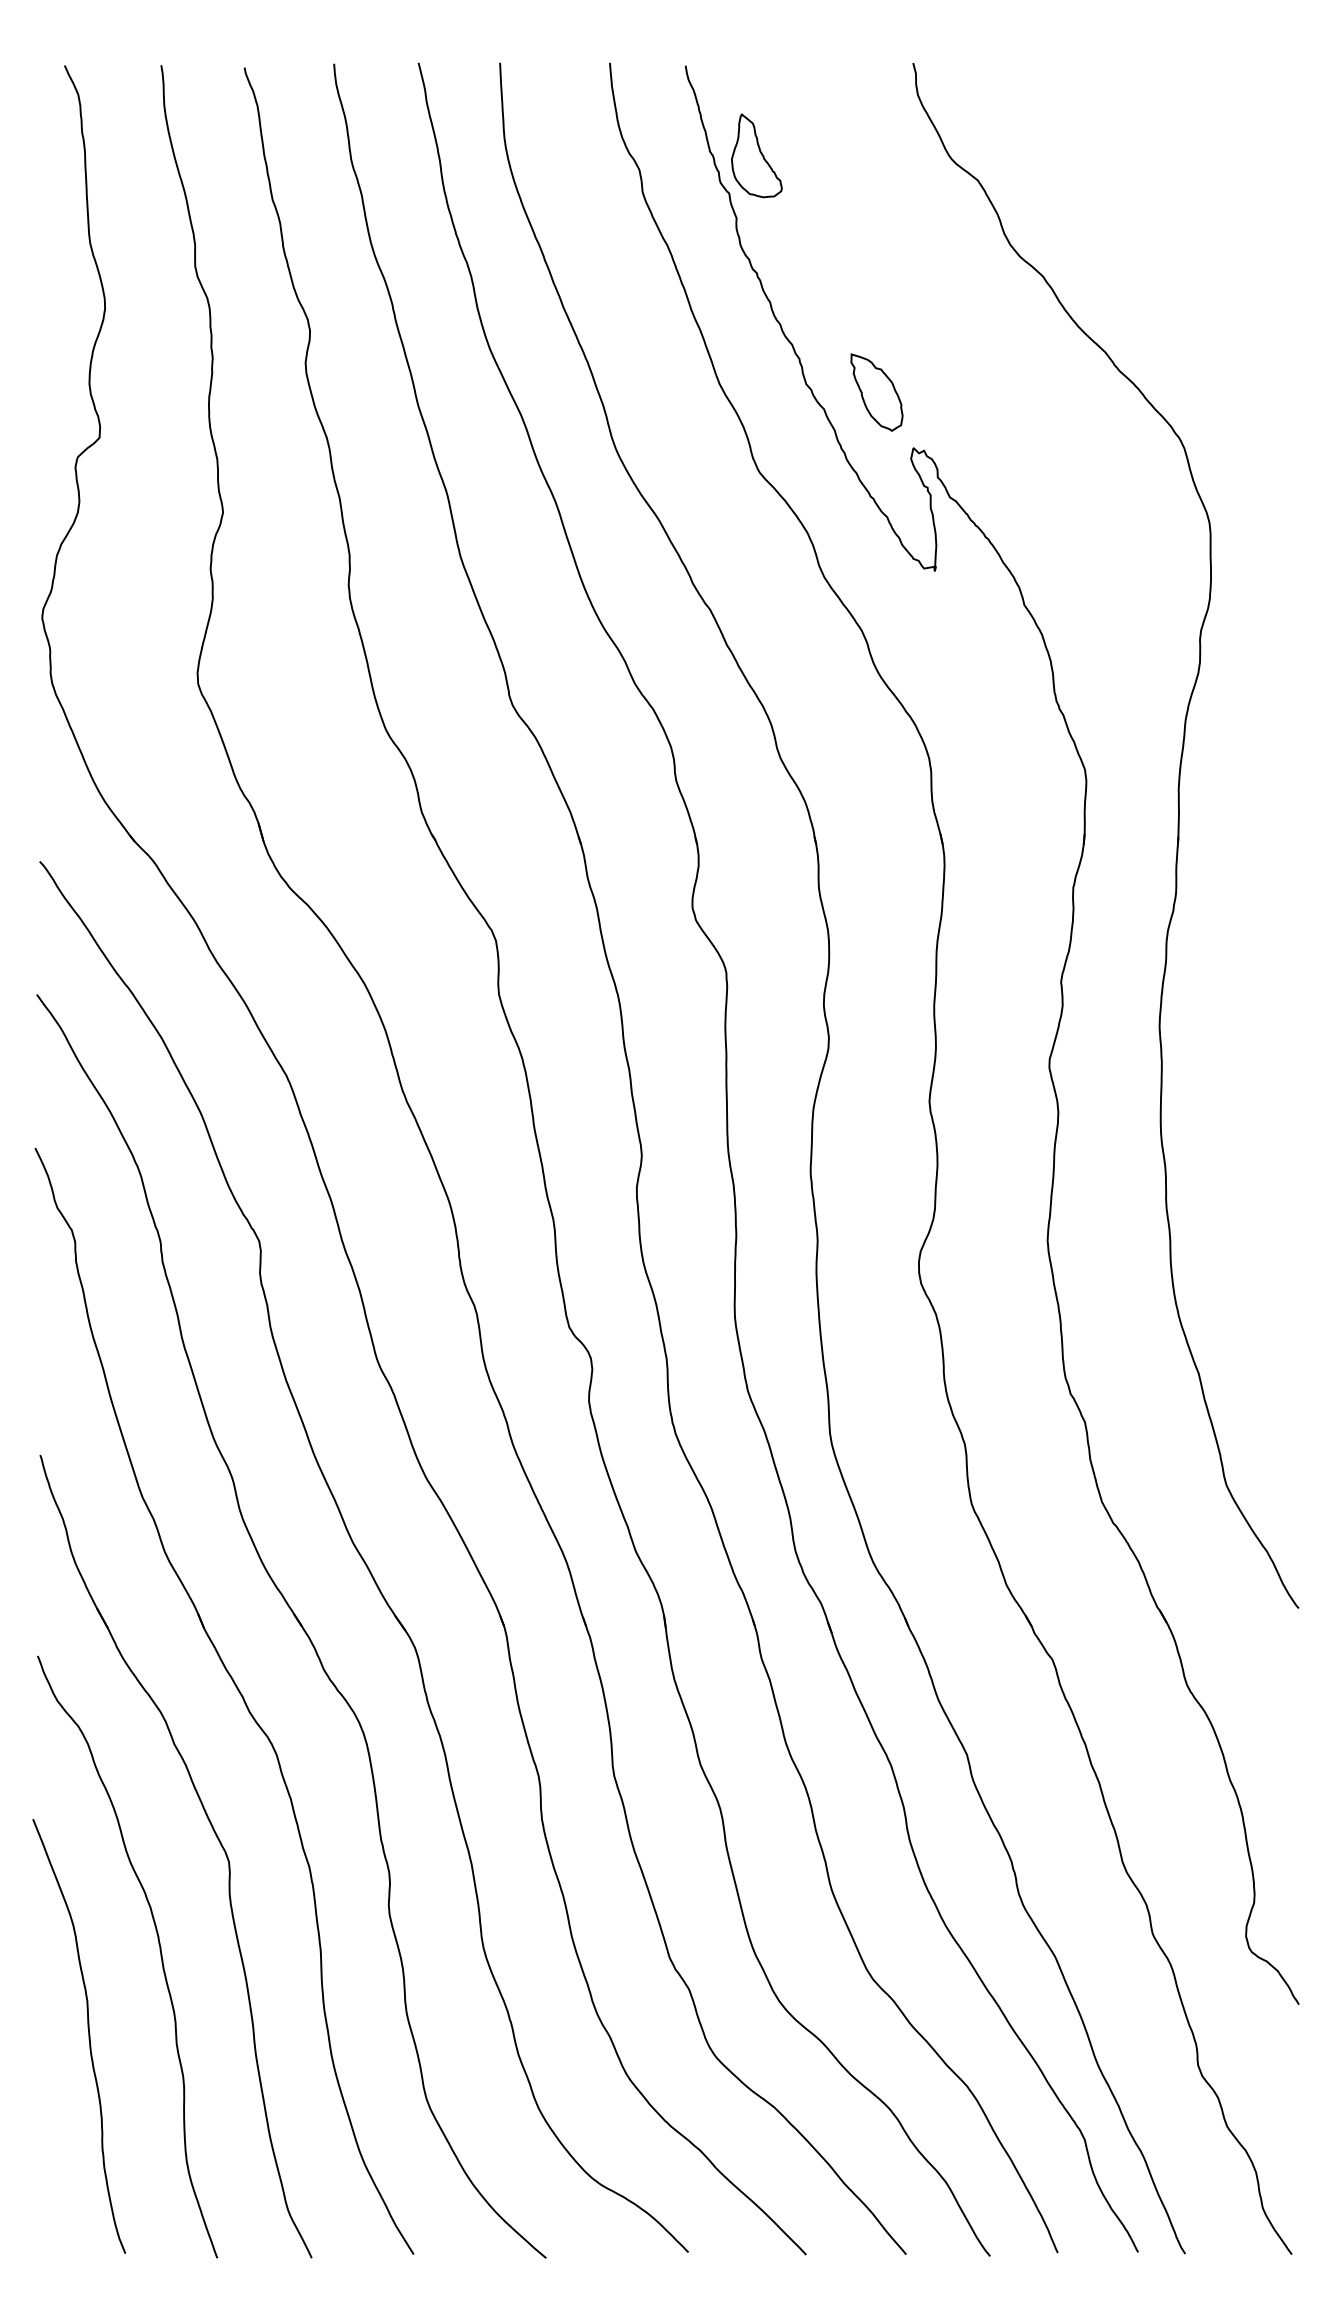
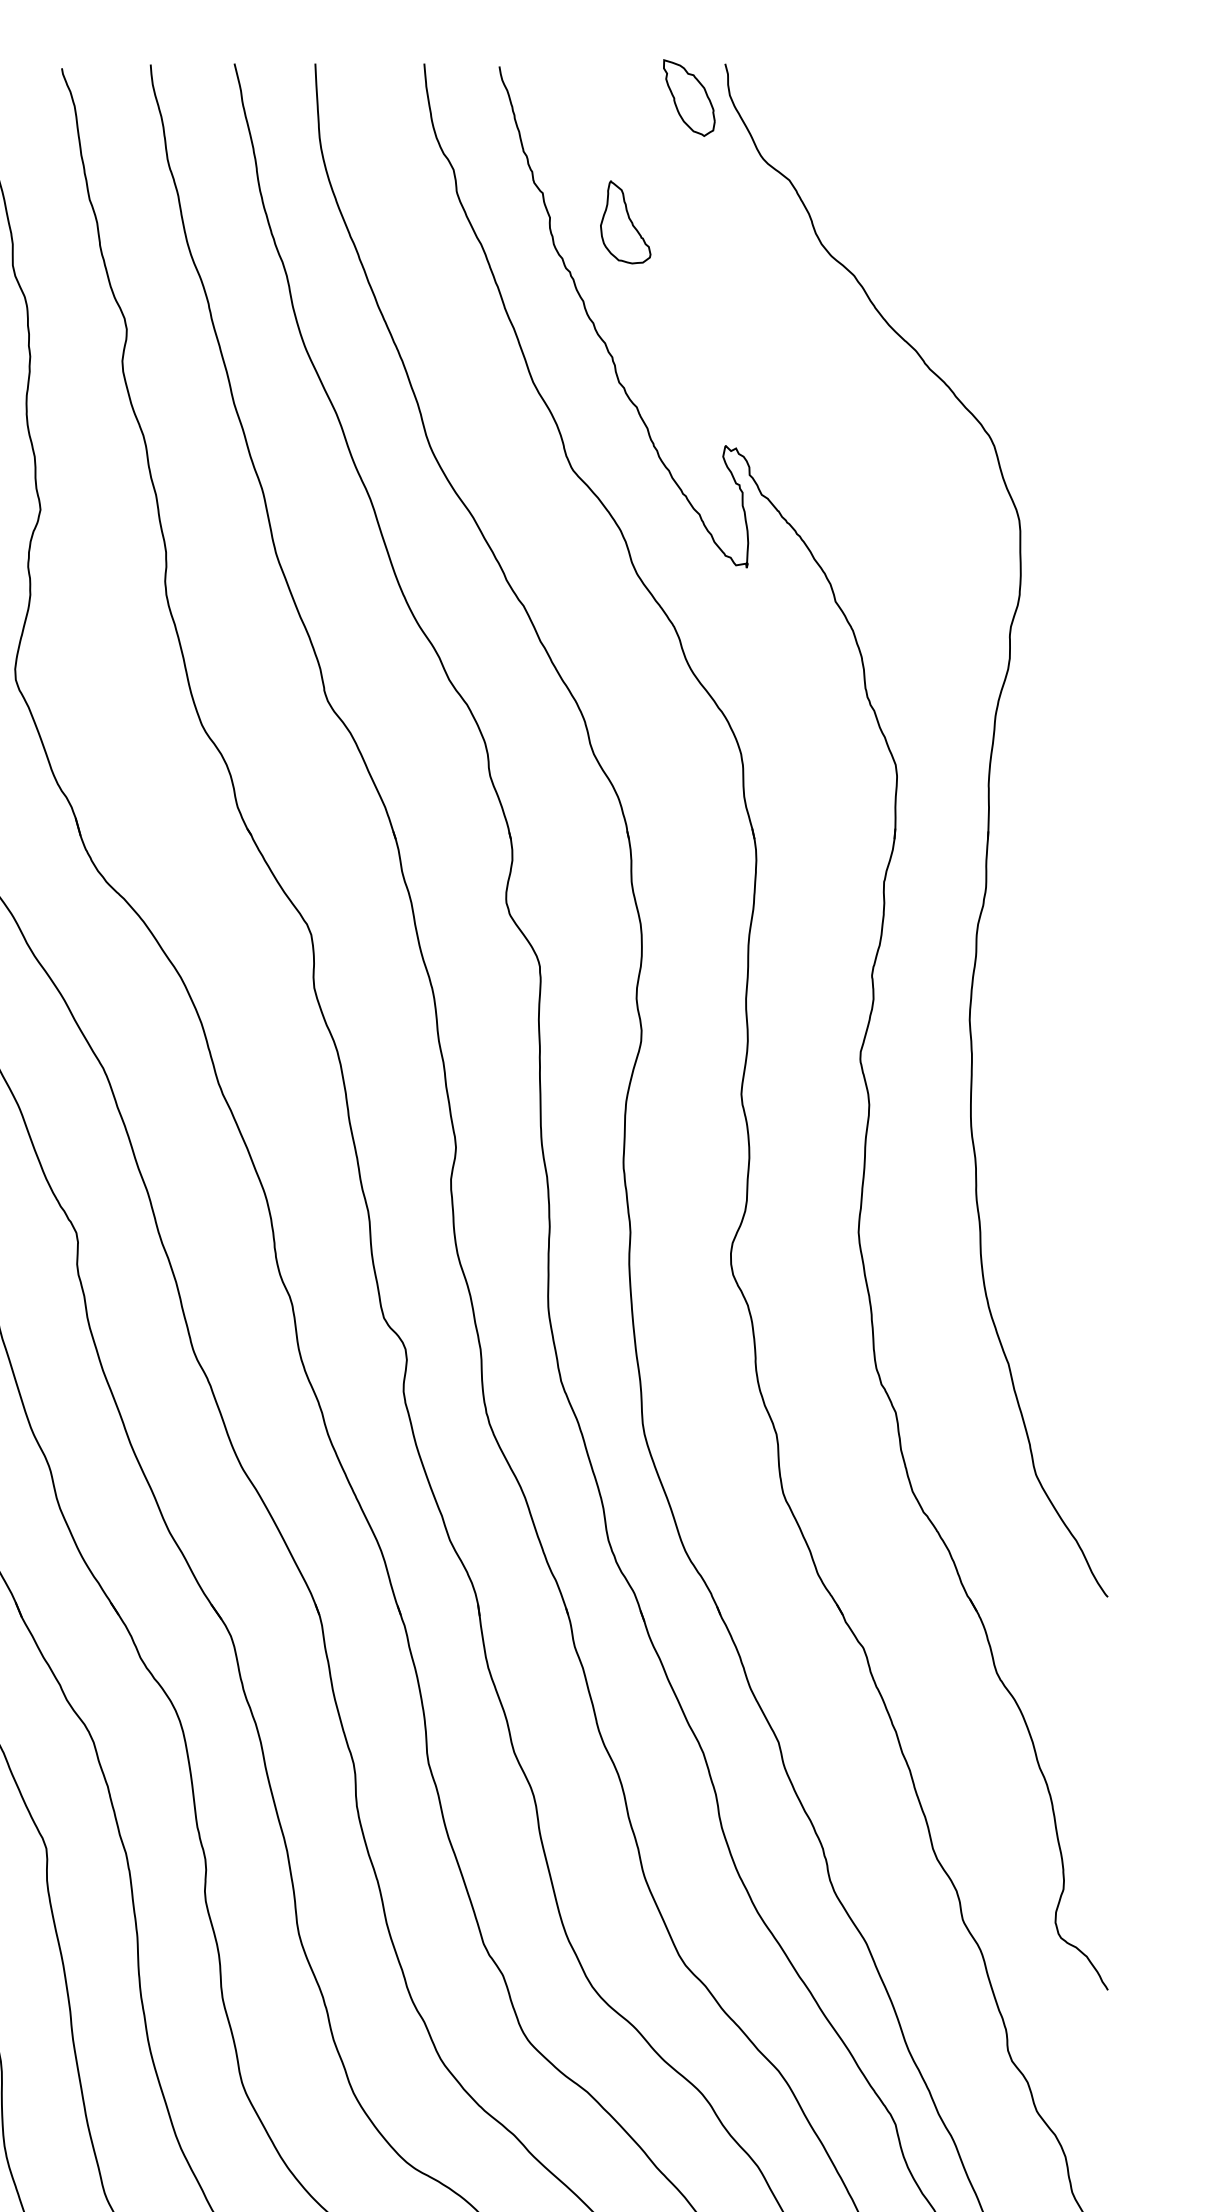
part: (756, 155) -> (625, 222), moved
part: (876, 392) -> (688, 97), moved

